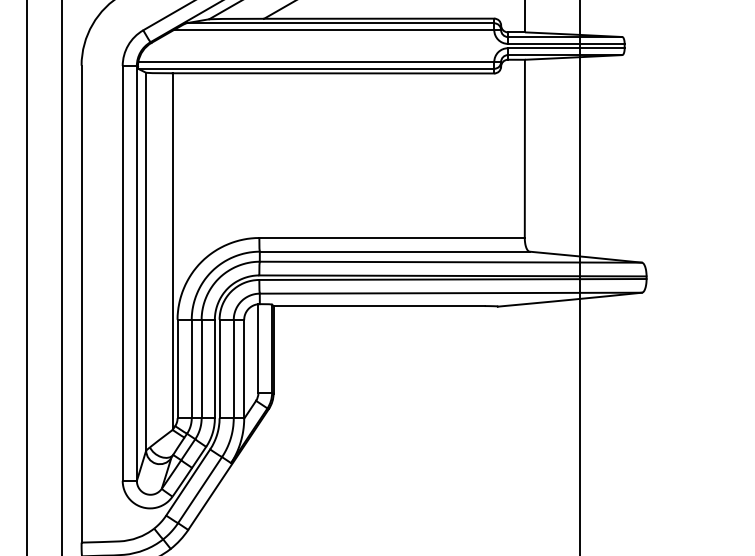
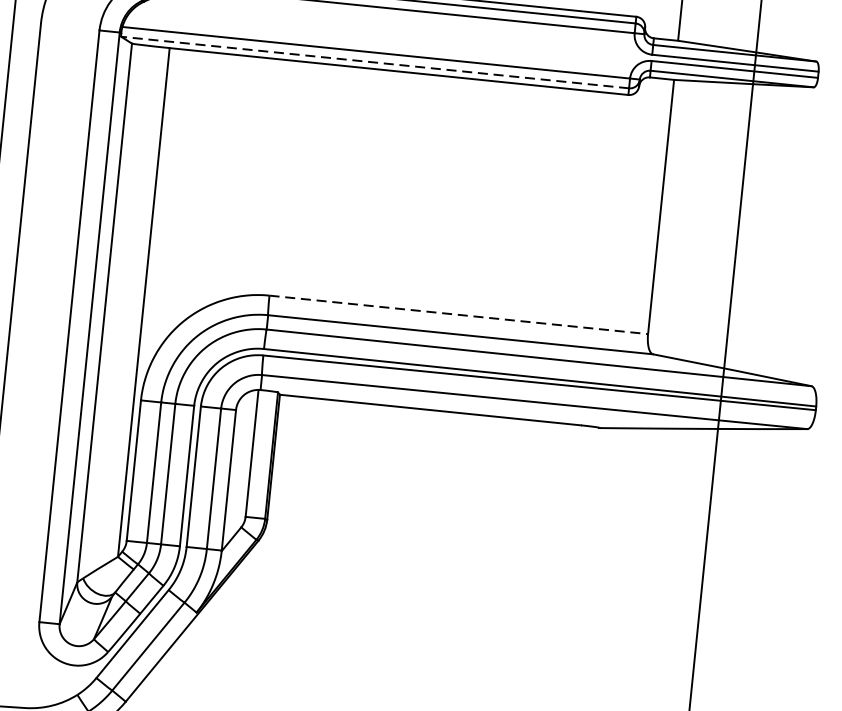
line: (315, 68) -> (374, 61), solid -> dashed
line: (392, 238) -> (459, 315), solid -> dashed

